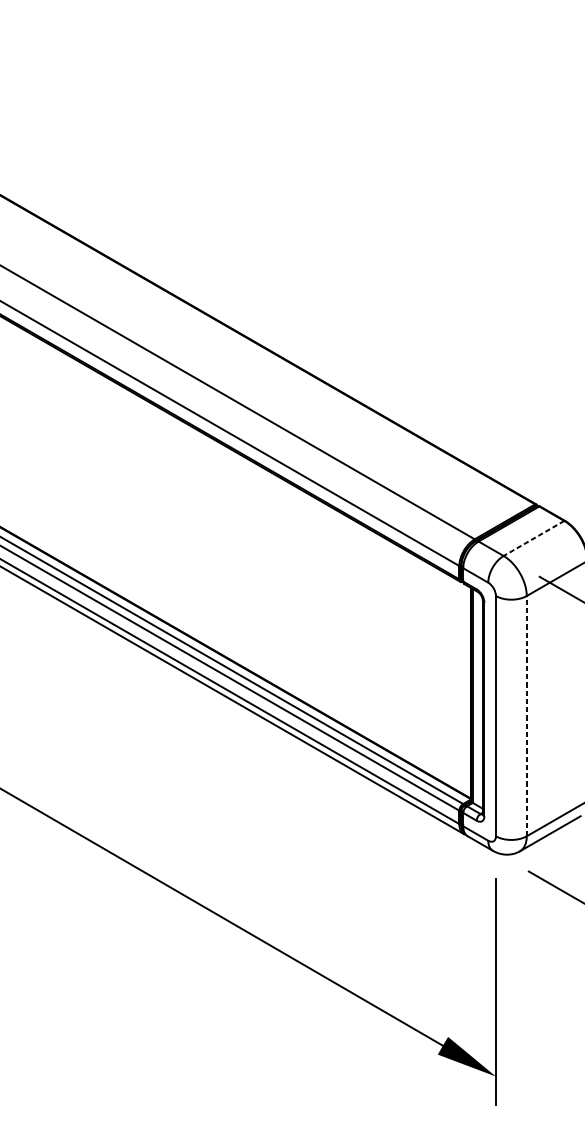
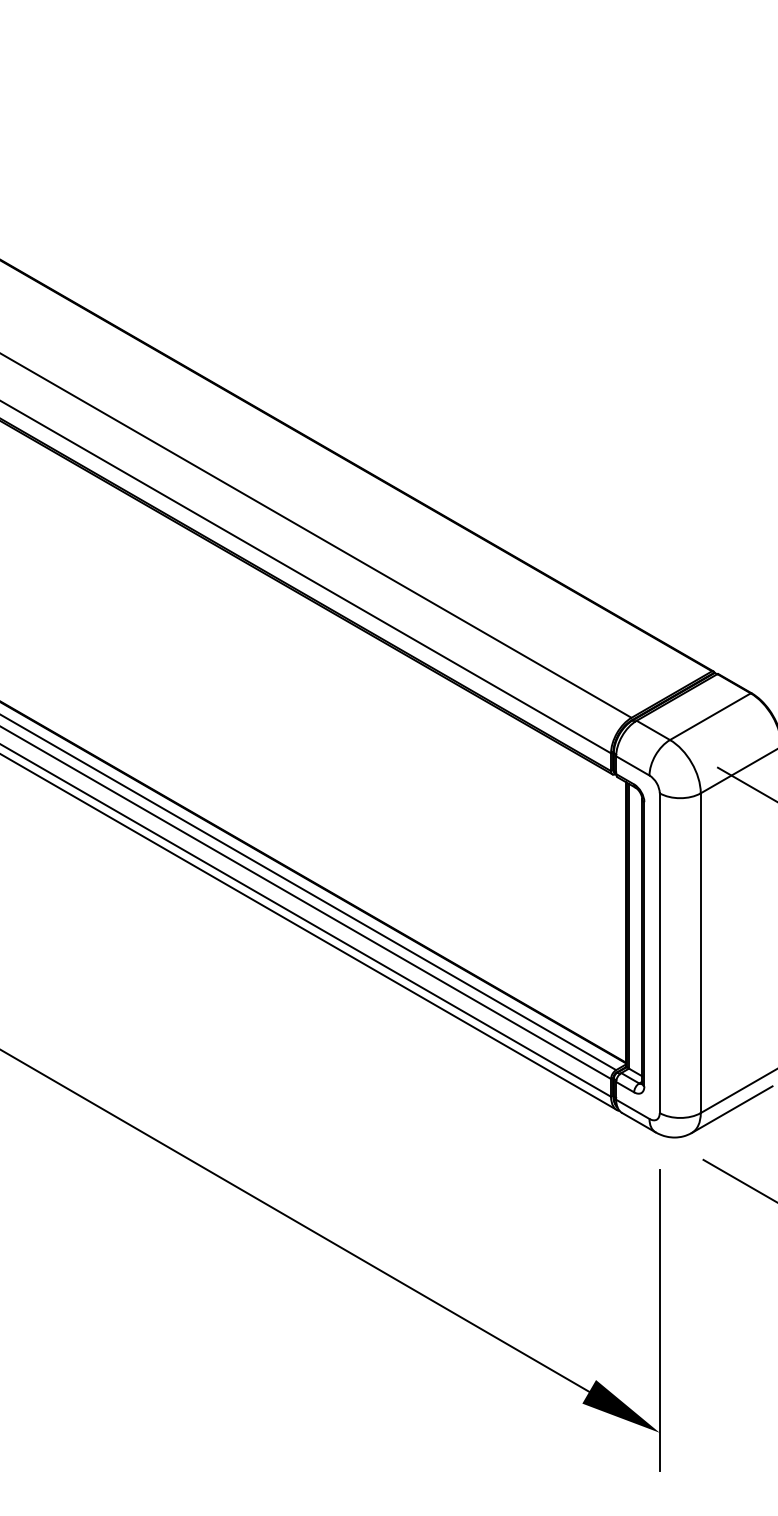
line: (534, 538) -> (710, 716), dashed -> solid
line: (526, 716) -> (700, 953), dashed -> solid

